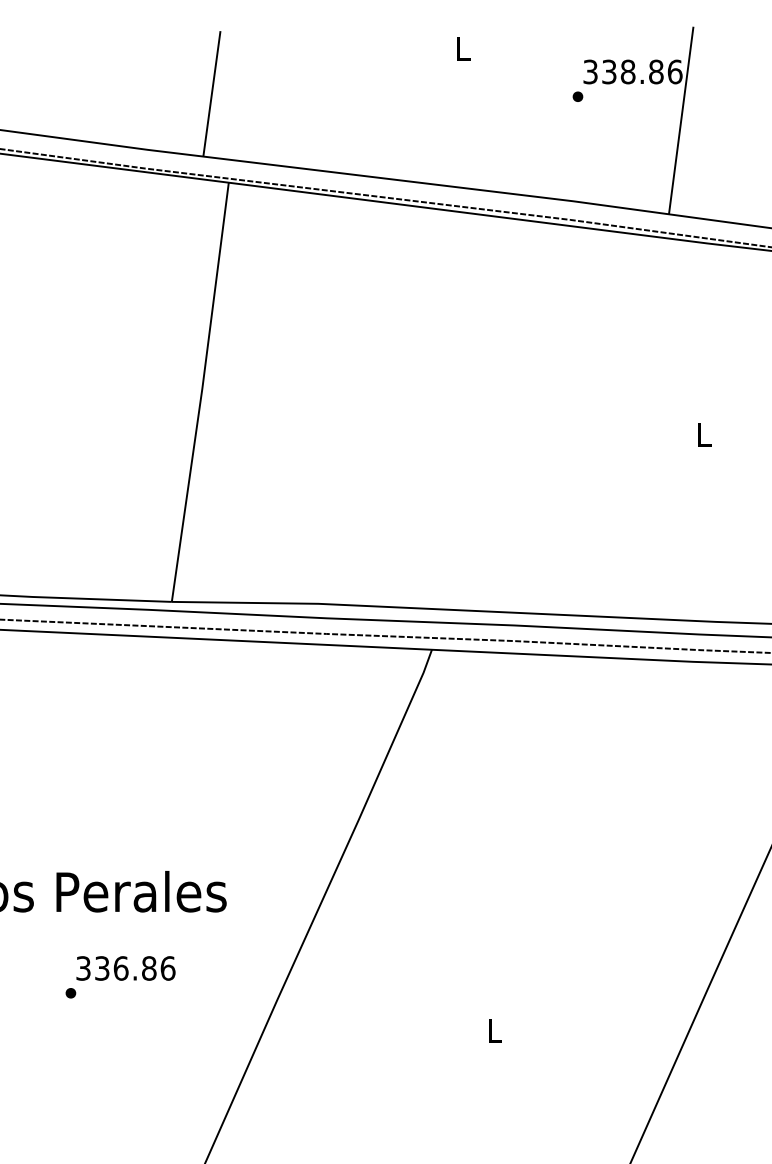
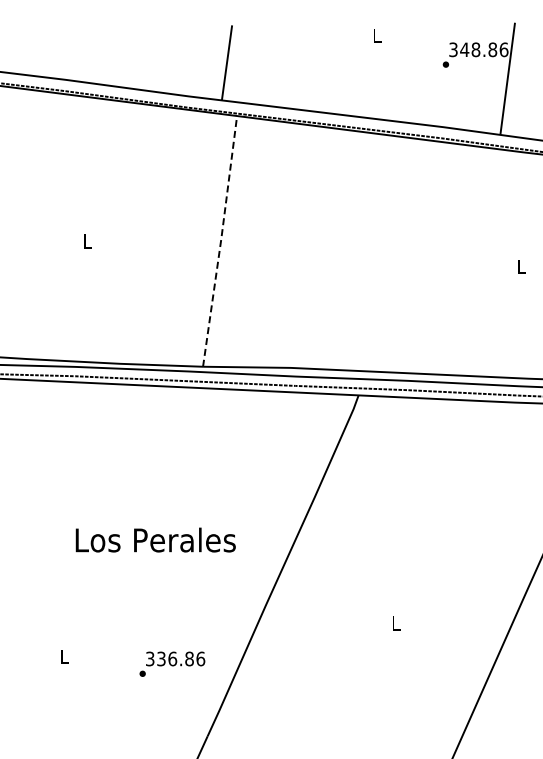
text: (608, 71) -> (464, 49), 338.86 -> 348.86
line: (202, 390) -> (221, 240), solid -> dashed
text: (120, 976) -> (172, 663), moved

